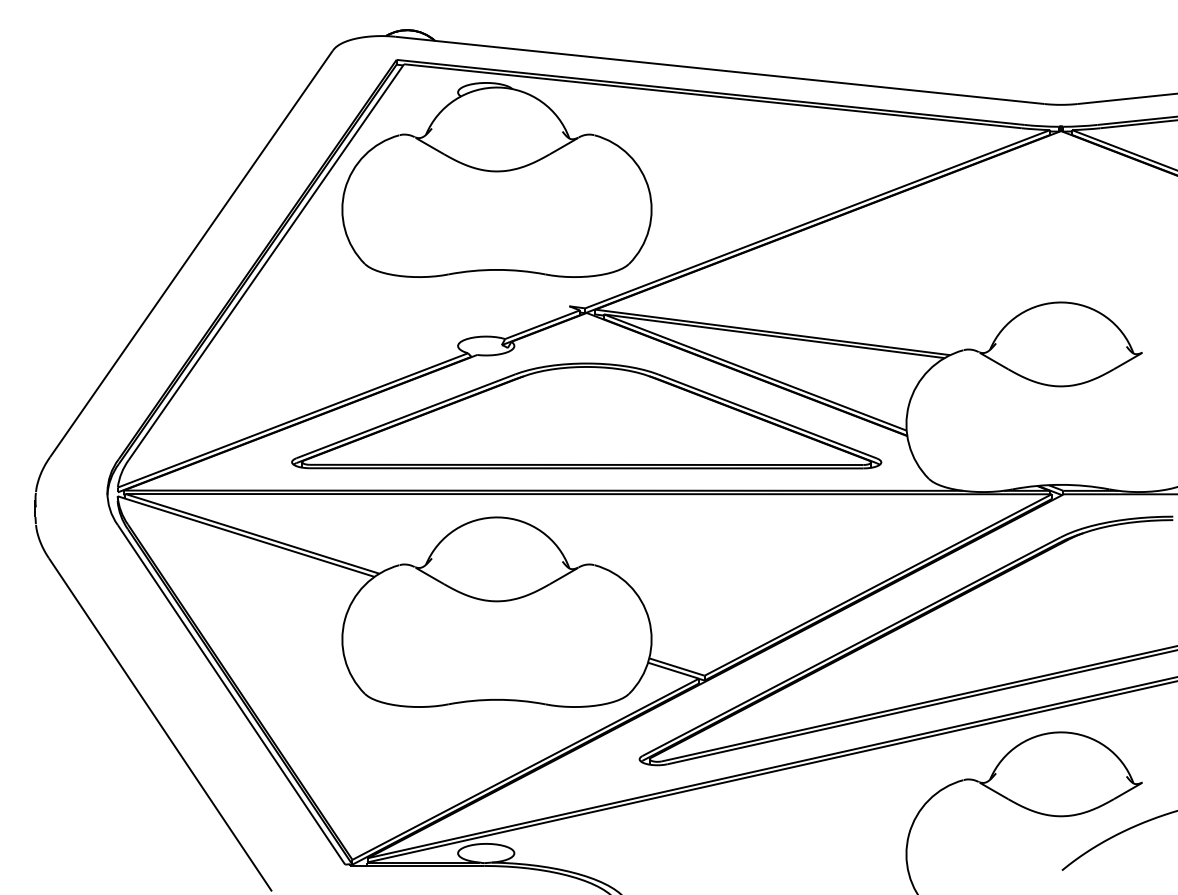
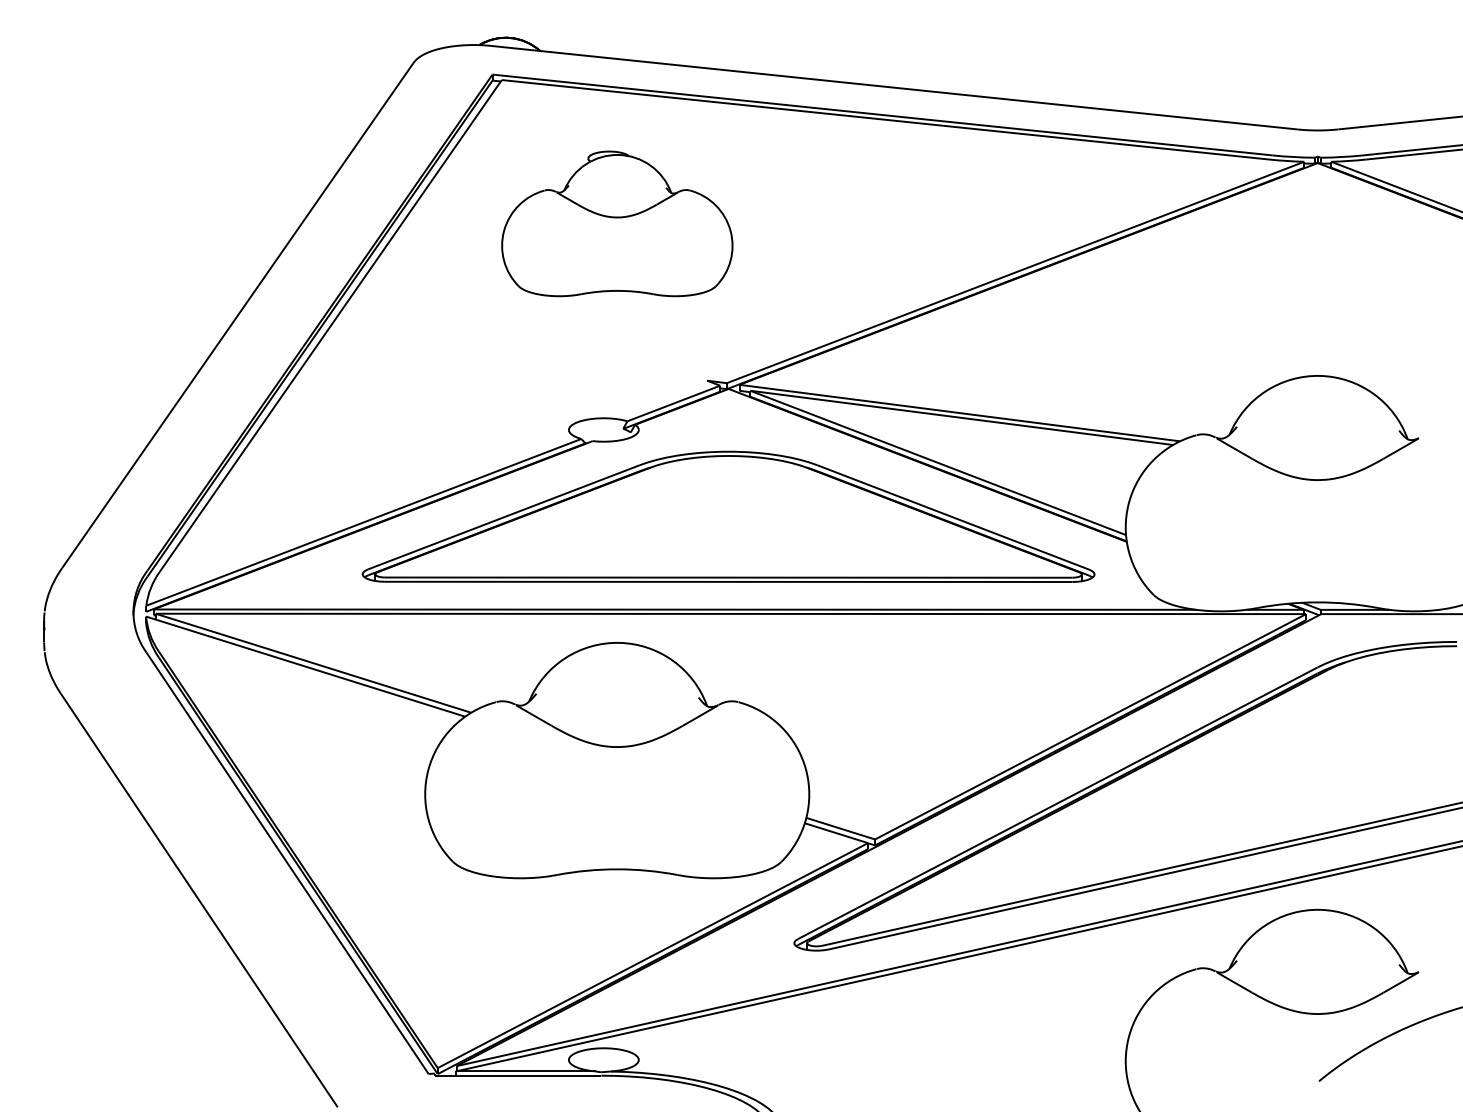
part: (497, 179) -> (617, 223), size x0.6

